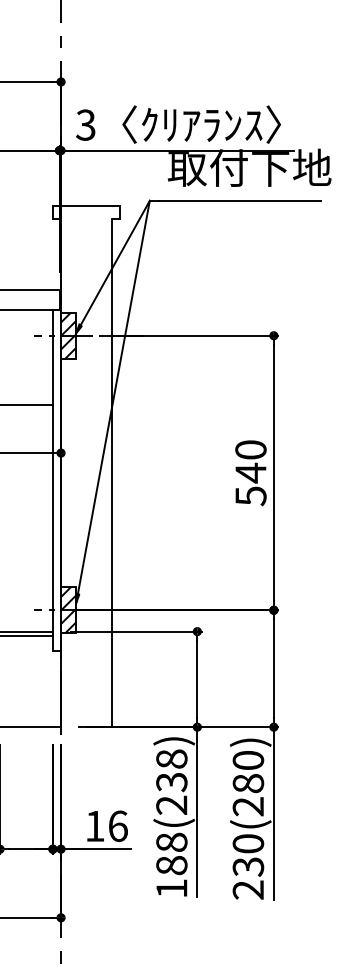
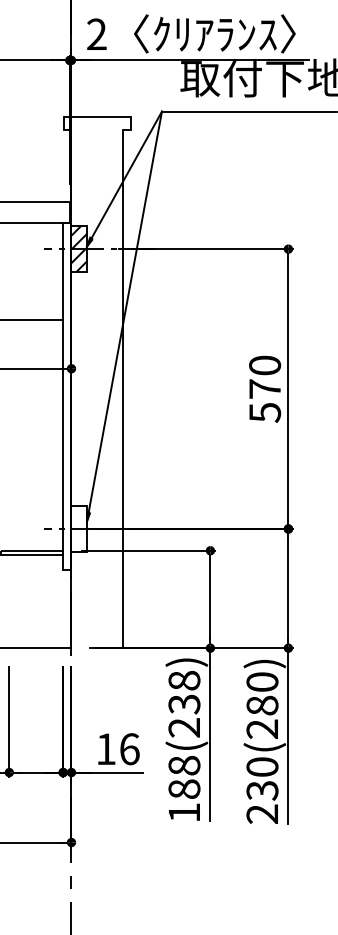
text: (85, 124) -> (96, 33), 3 -> 2
text: (250, 472) -> (264, 388), 540 -> 570
hatch: (68, 610) -> (79, 529), removed

